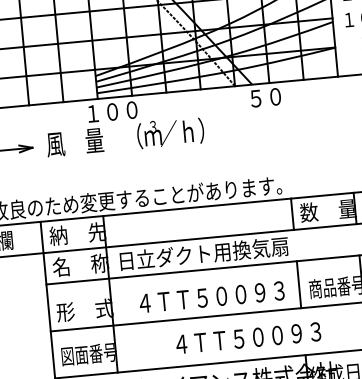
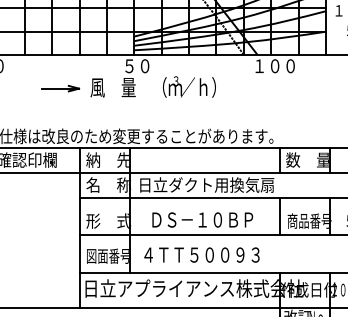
text: (274, 97) -> (274, 66), ５０ -> １００
text: (111, 112) -> (144, 66), １００ -> ５０
text: (211, 296) -> (209, 219), ４ＴＴ５００９３ -> ＤＳ－１０ＢＰ
text: (247, 337) -> (201, 254), moved

